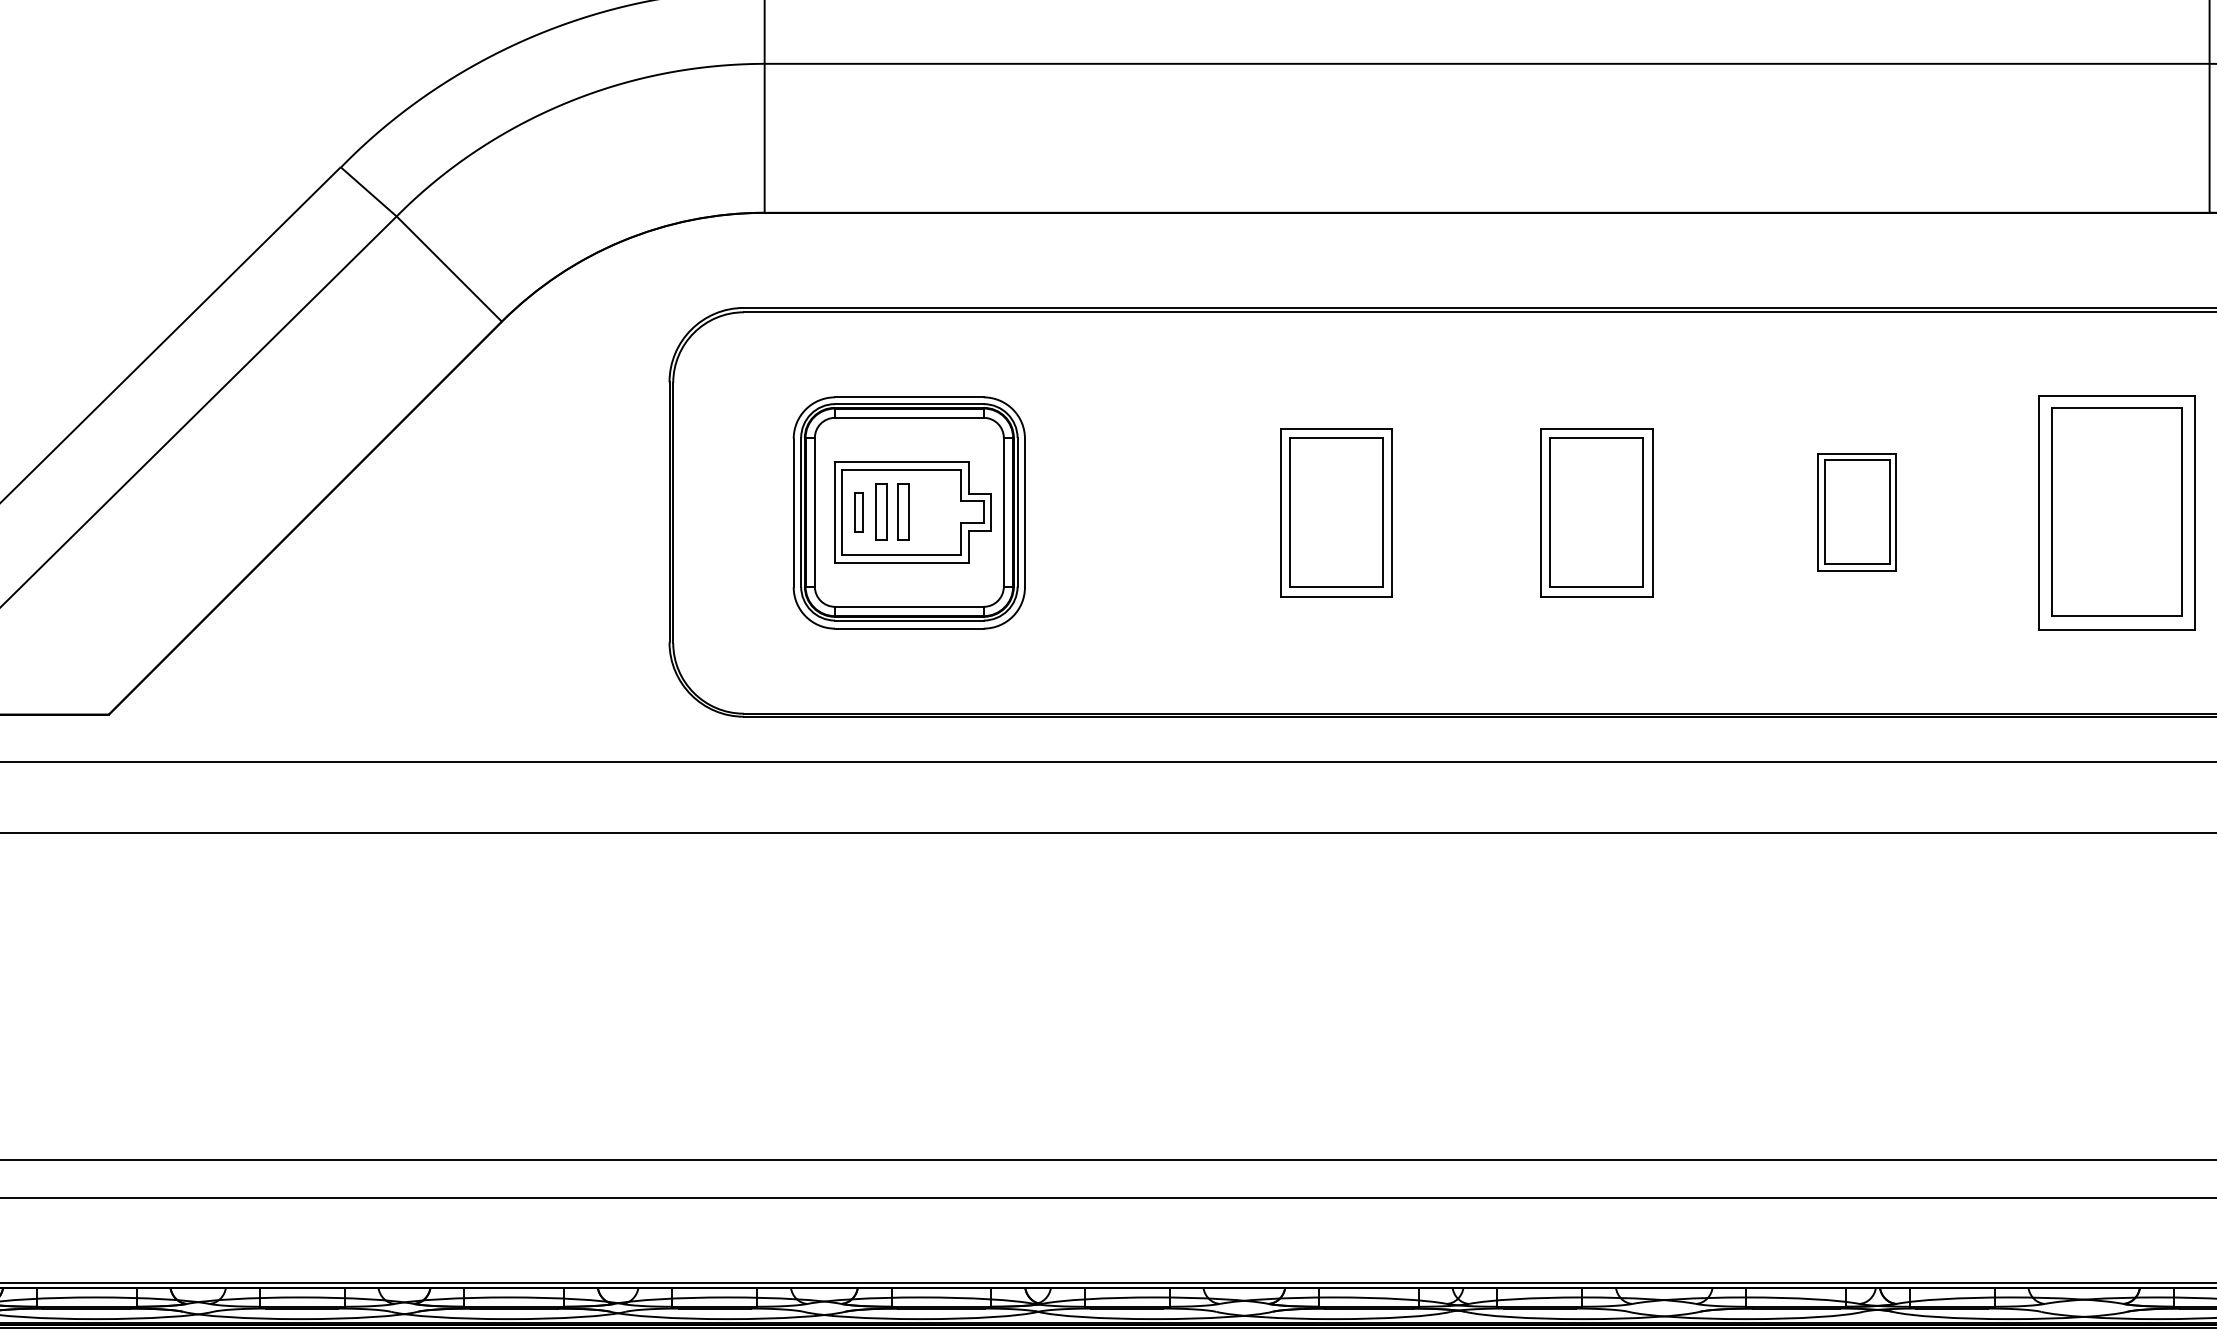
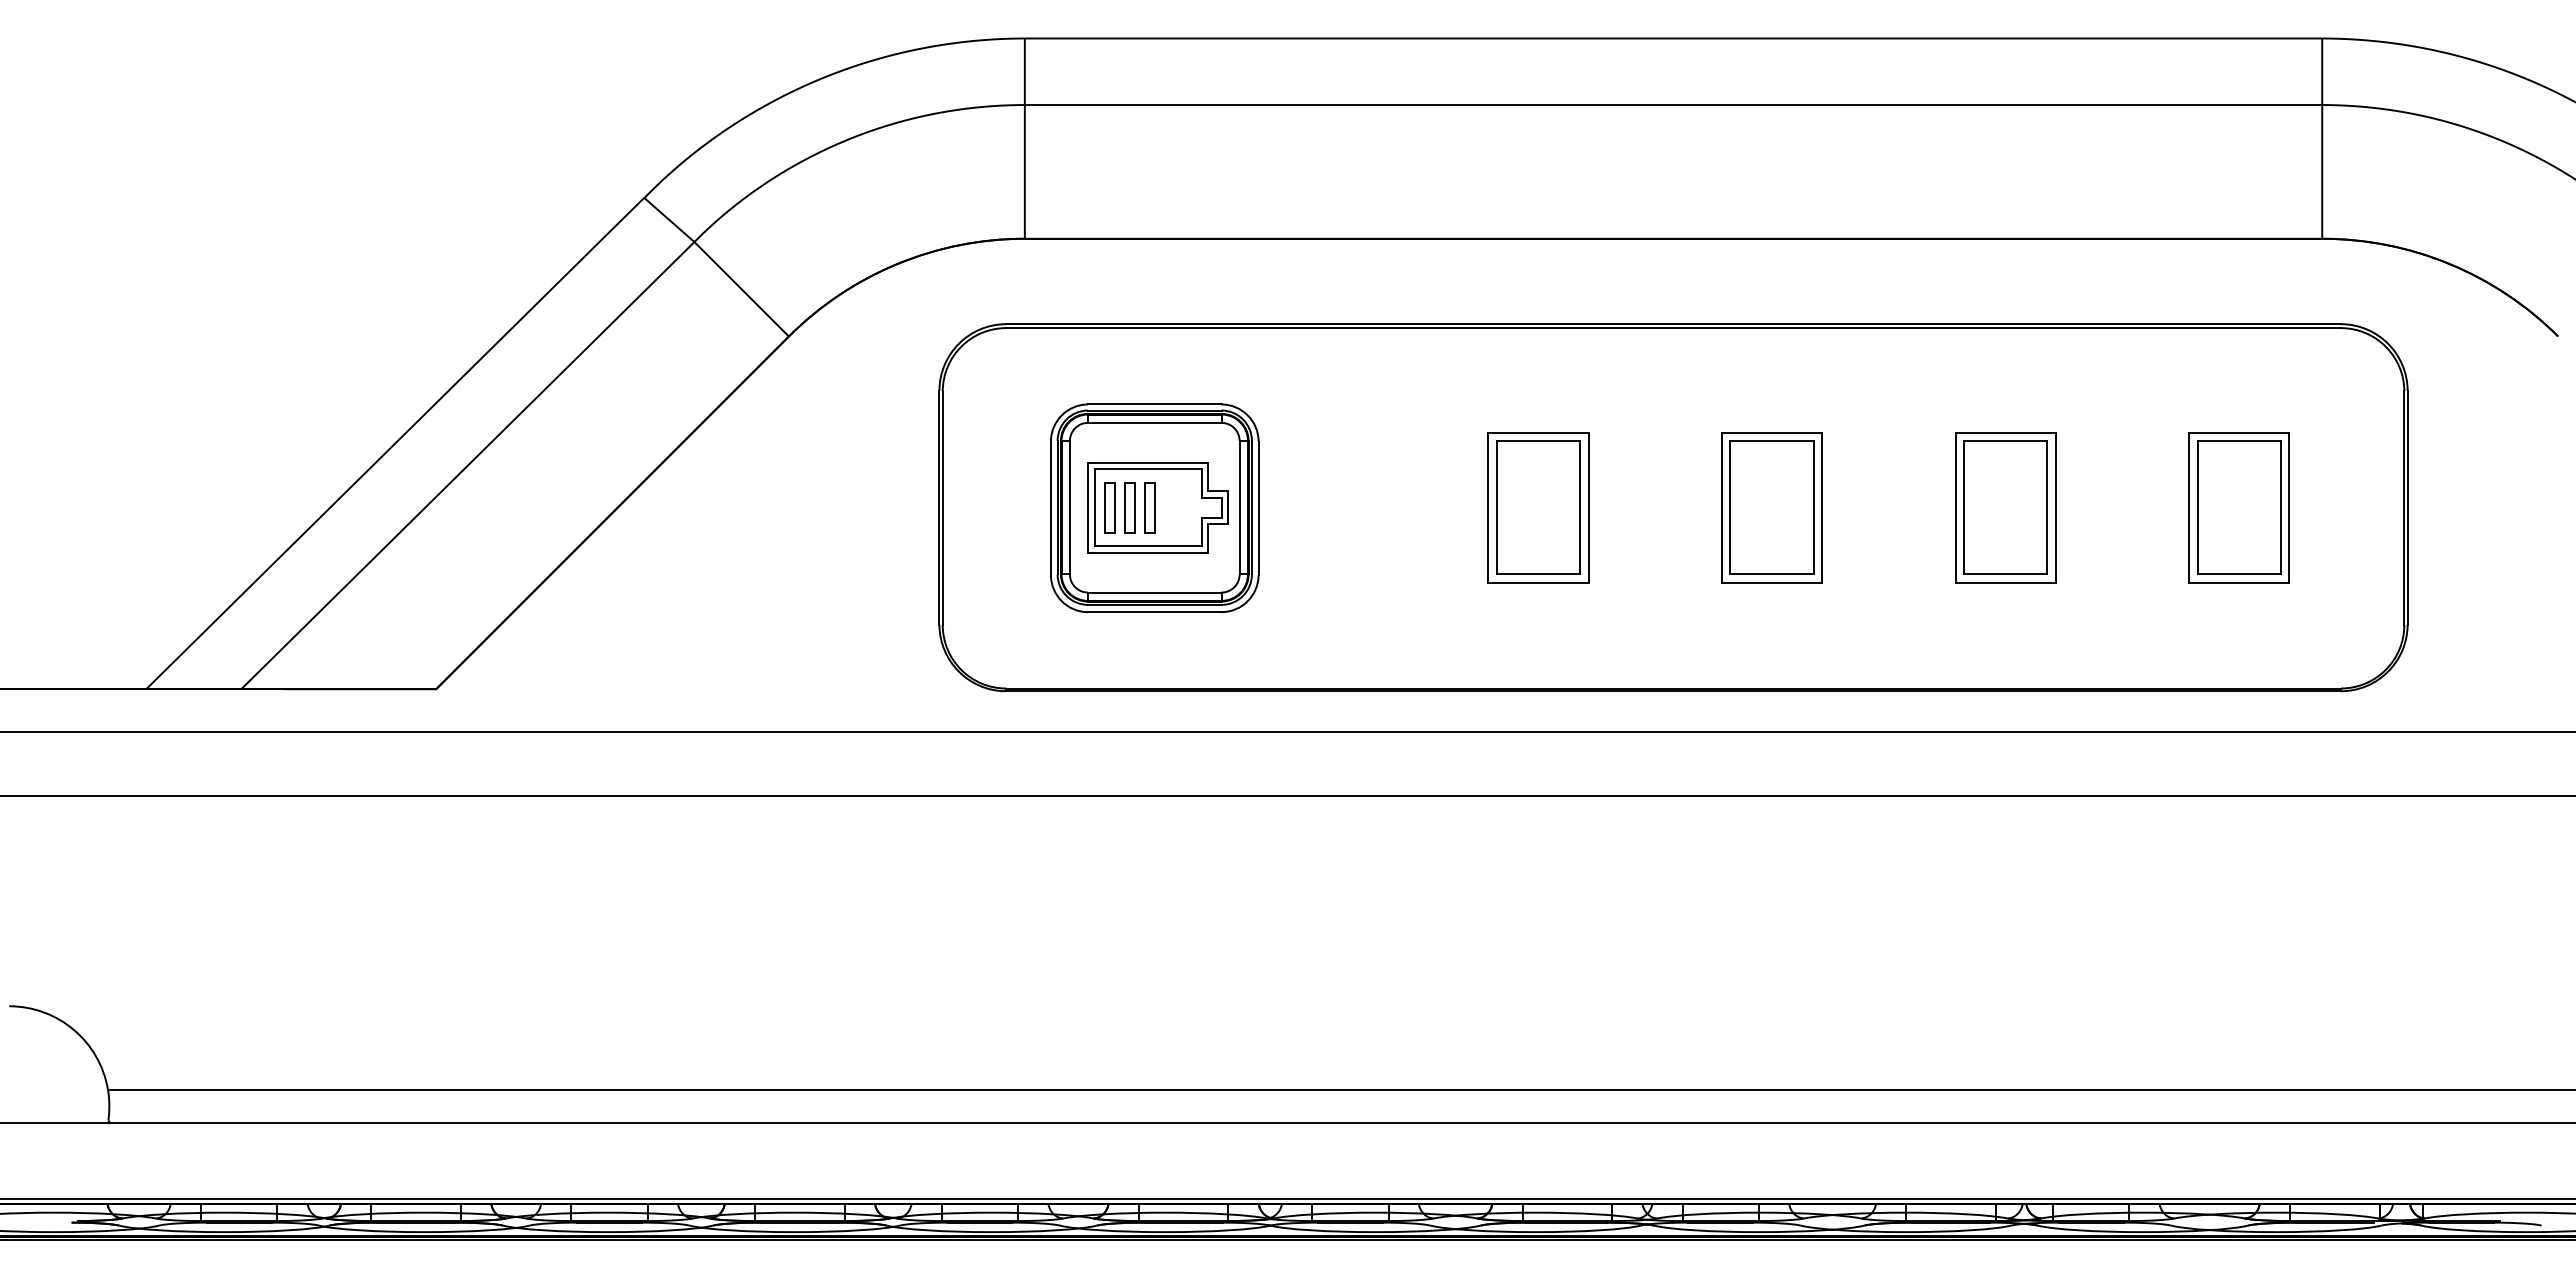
part: (858, 512) -> (1109, 507), size x1.43
part: (1856, 512) -> (2005, 507), size x1.43
part: (2116, 512) -> (2238, 507), size x0.71

